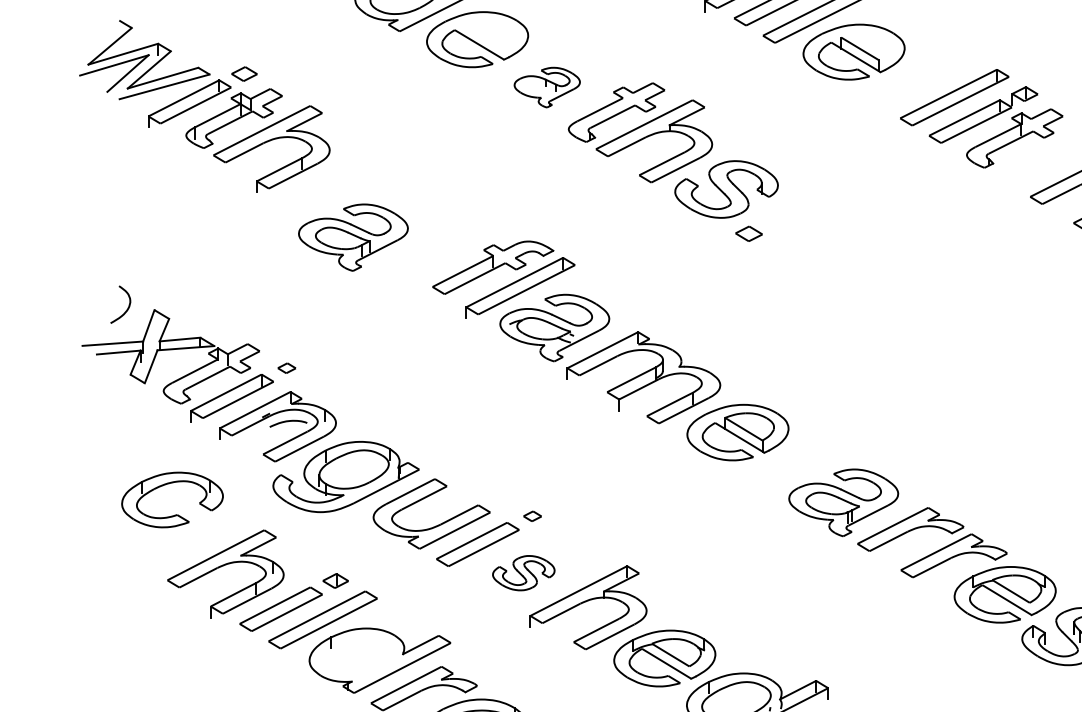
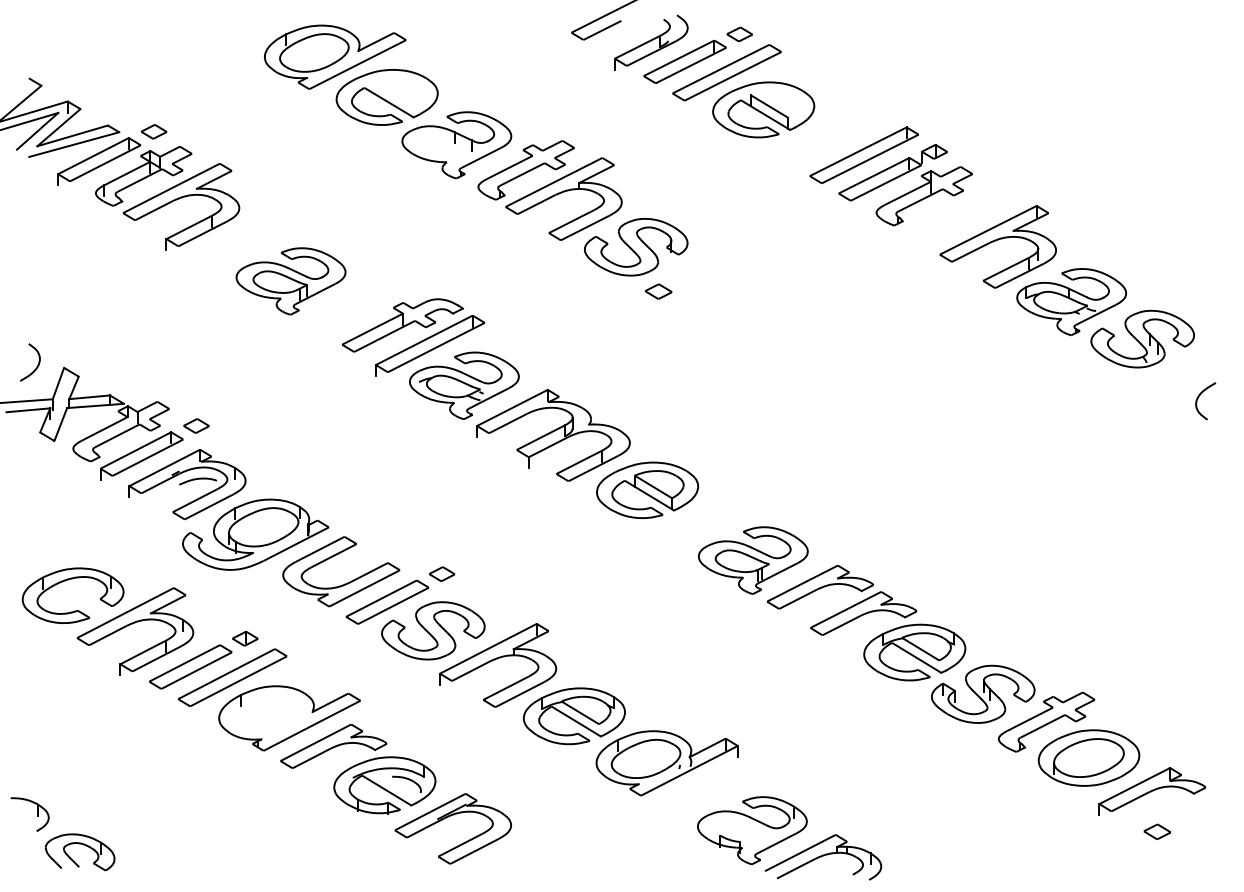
part: (546, 87) -> (456, 145), size x1.67
part: (352, 237) -> (290, 281), moved
part: (286, 367) -> (196, 425), size x1.43
part: (173, 514) -> (74, 610), moved
part: (532, 515) -> (442, 573), size x1.43
part: (523, 572) -> (433, 630), size x1.67

